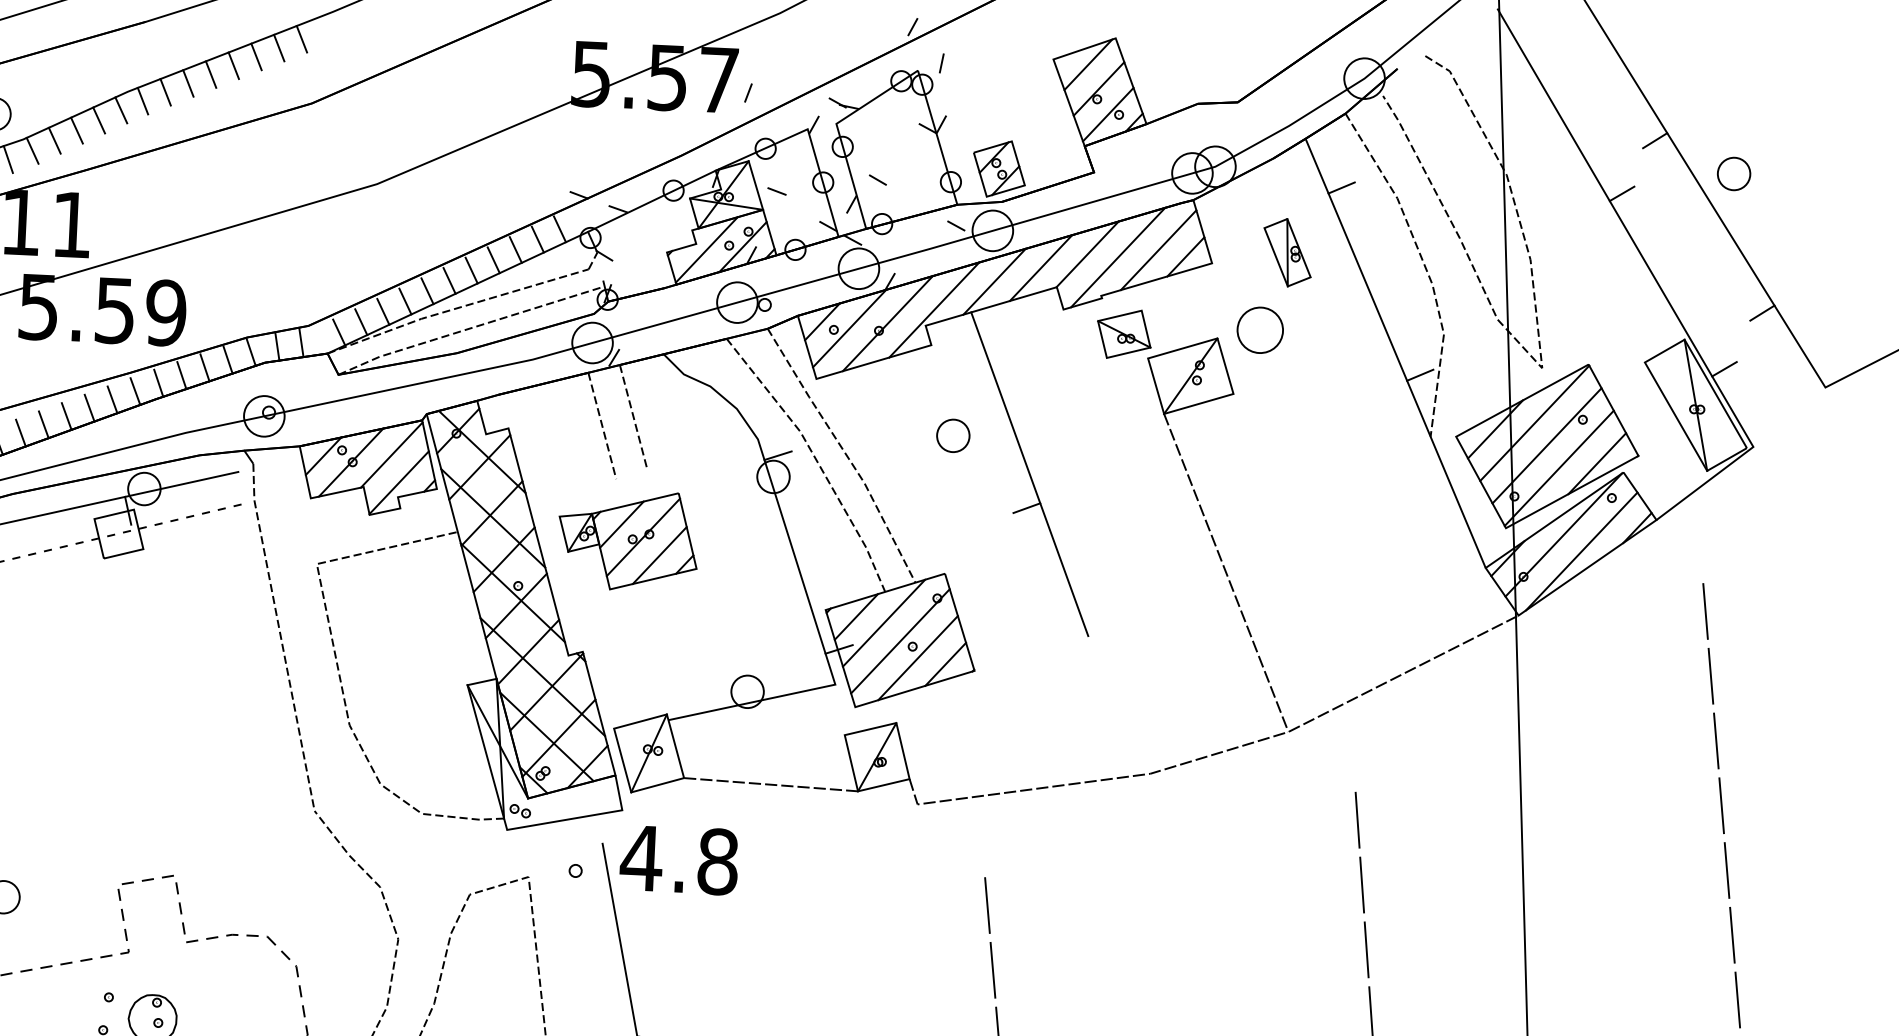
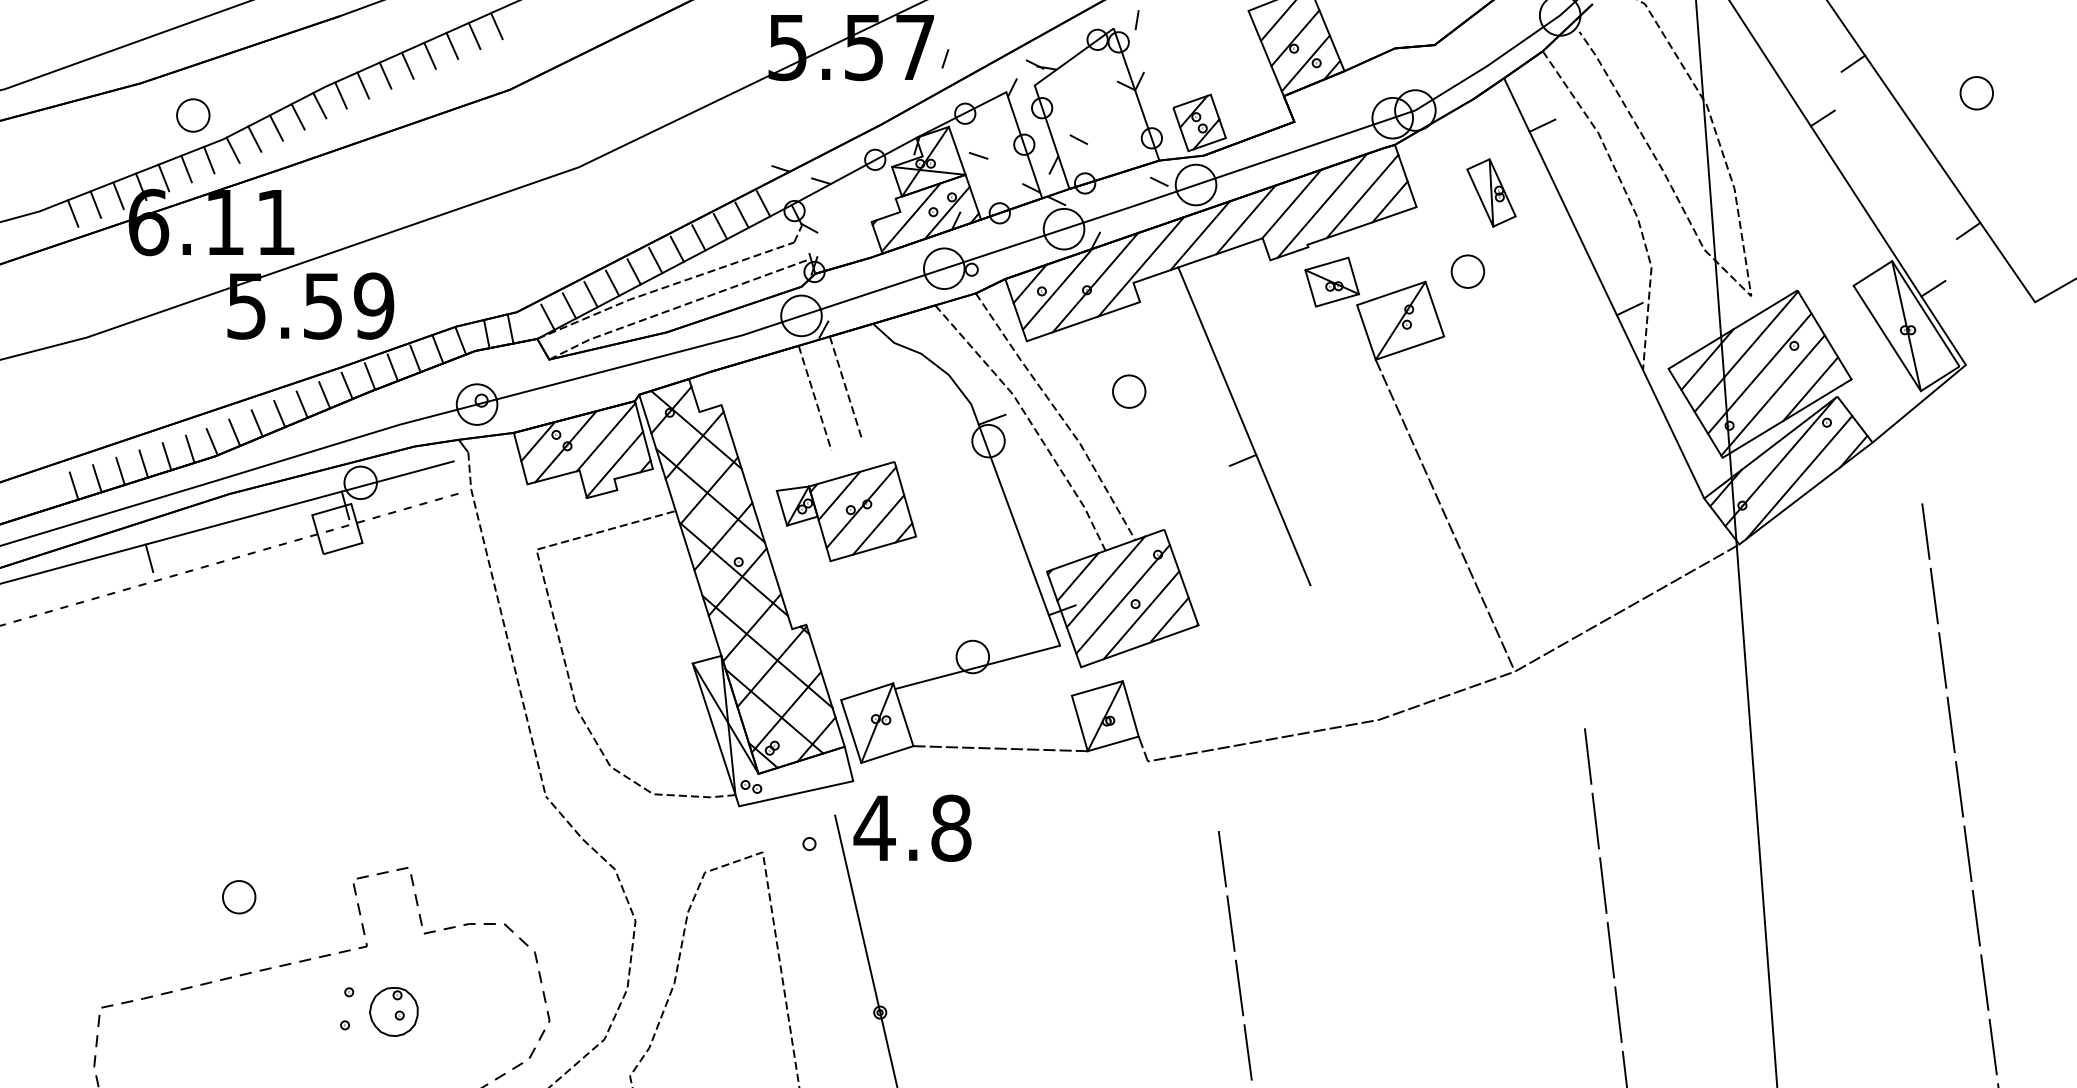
part: (1733, 174) -> (1976, 93), moved
part: (1259, 330) -> (1467, 271), size x0.71
part: (953, 435) -> (1129, 391), moved

